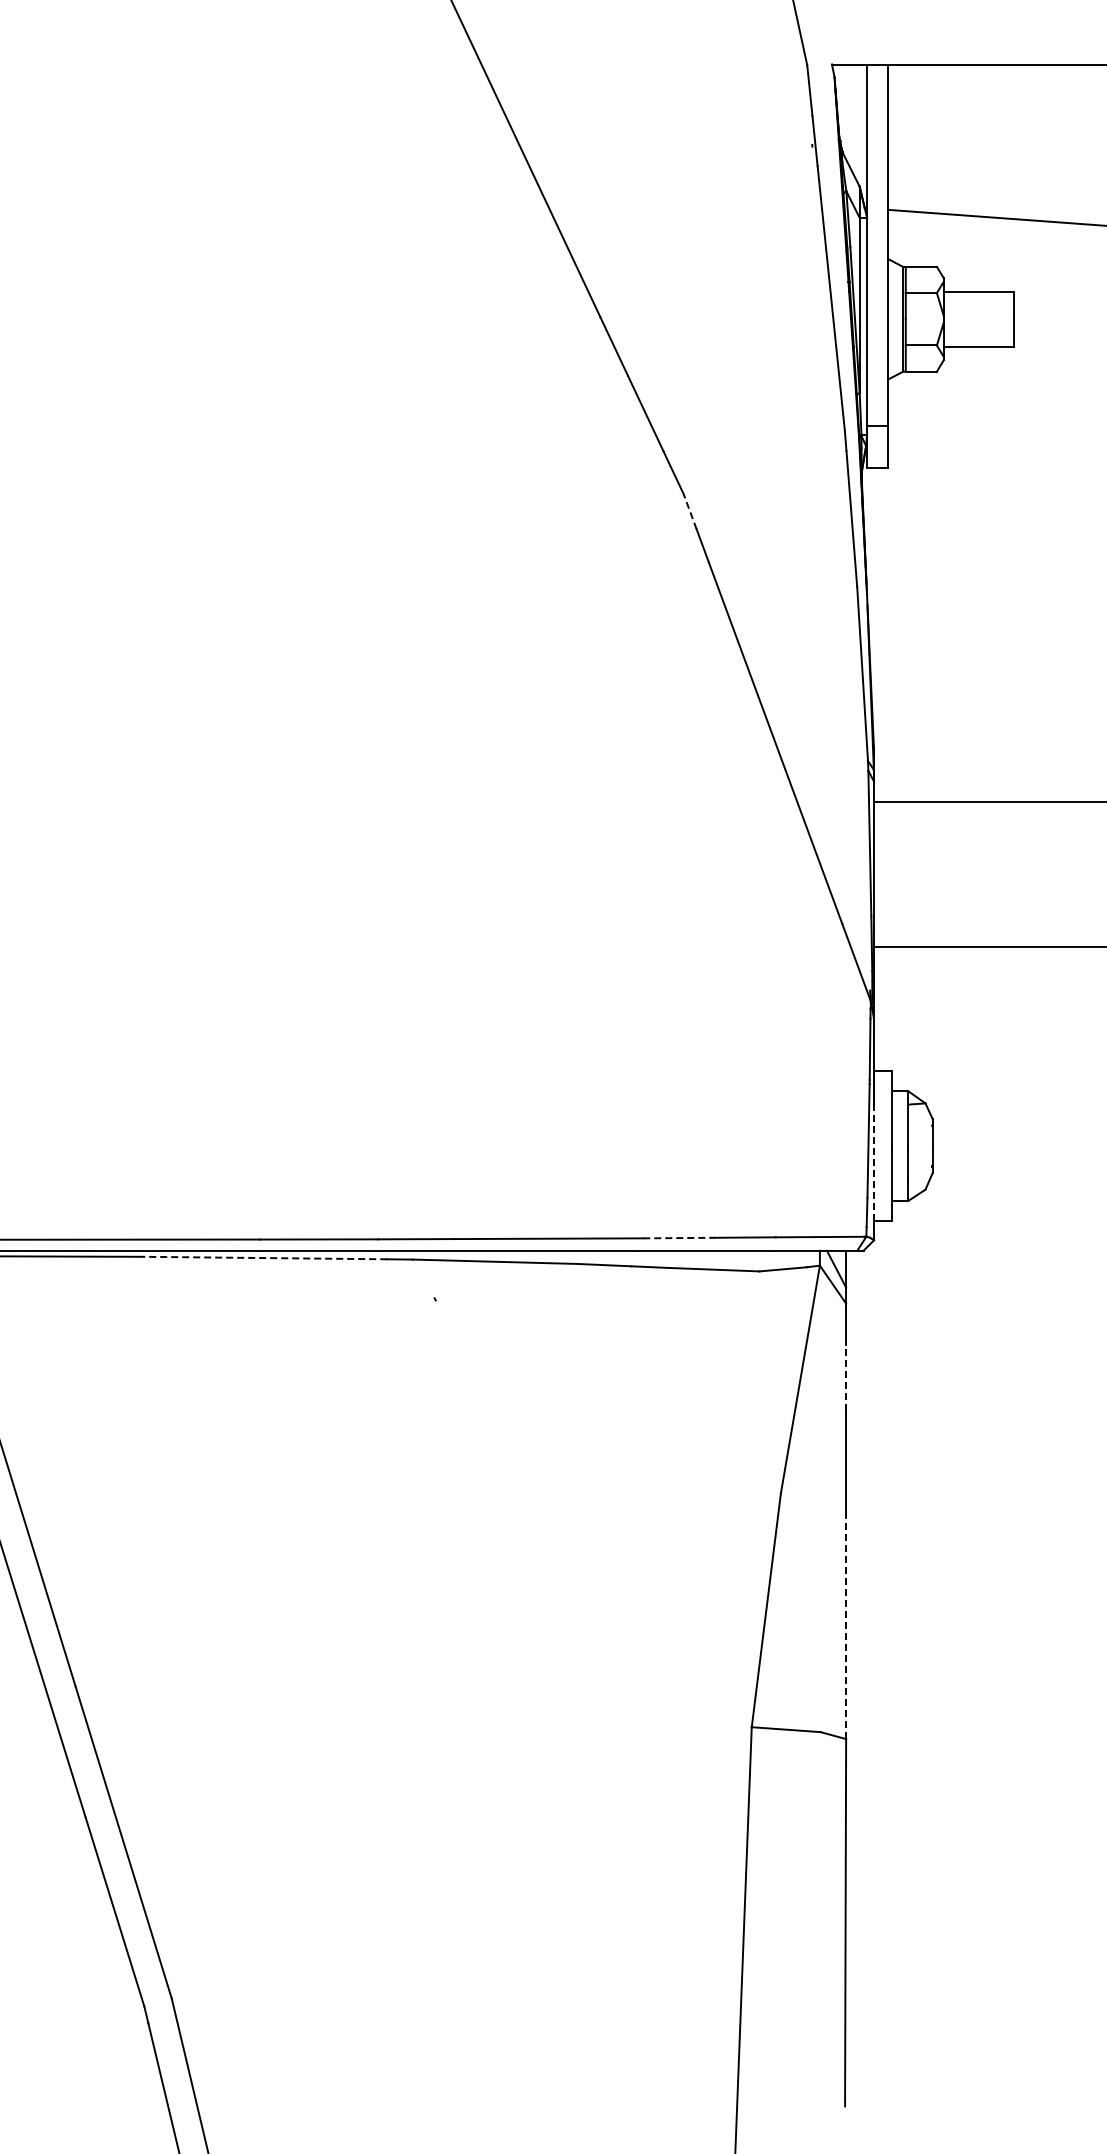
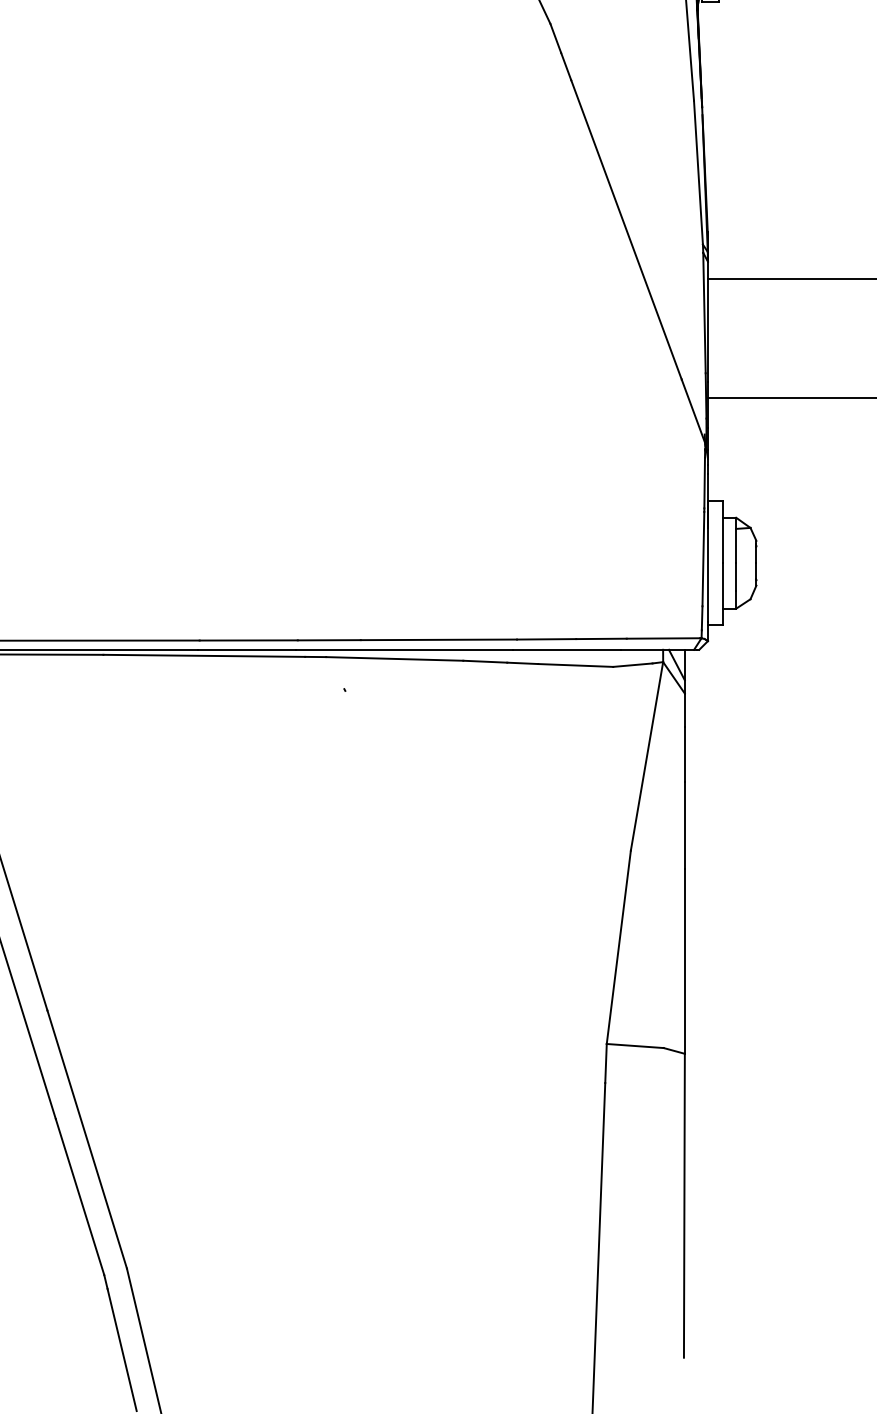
line: (690, 511) -> (556, 38), dashed -> solid
line: (874, 1160) -> (708, 575), dashed -> solid
line: (679, 1238) -> (546, 639), dashed -> solid
line: (265, 1258) -> (204, 656), dashed -> solid
line: (846, 1377) -> (685, 754), dashed -> solid
line: (846, 1627) -> (685, 961), dashed -> solid

